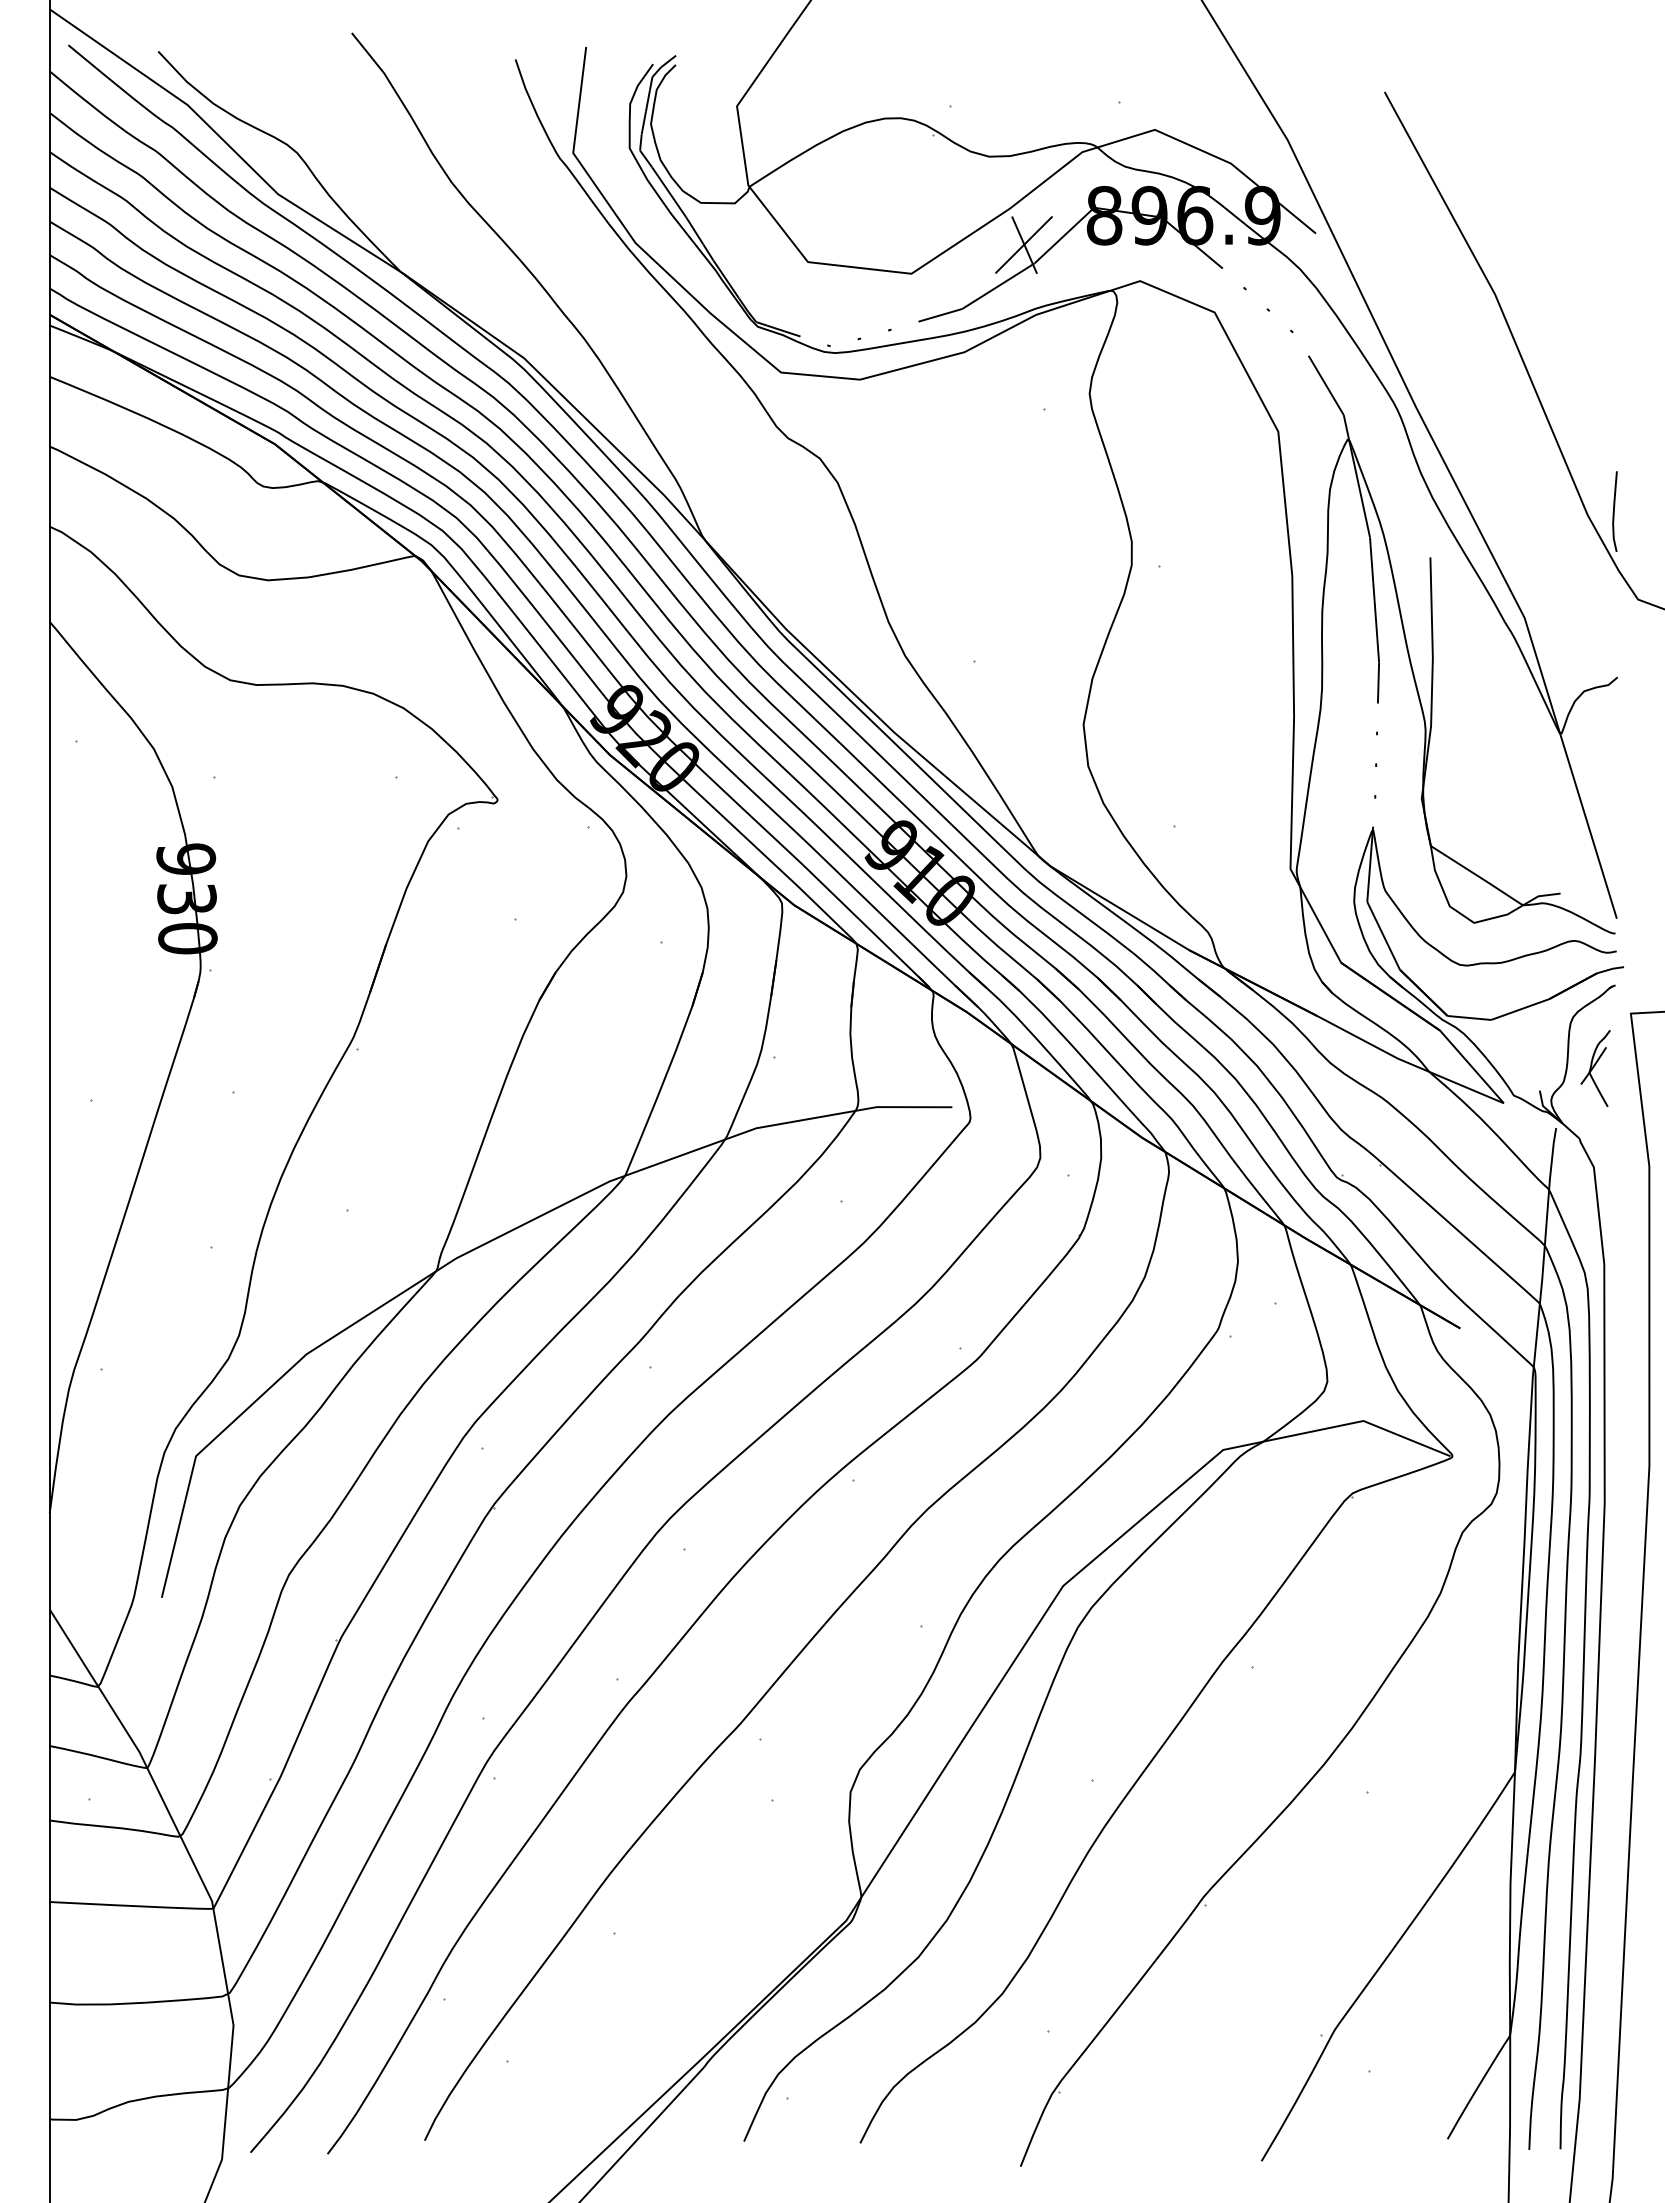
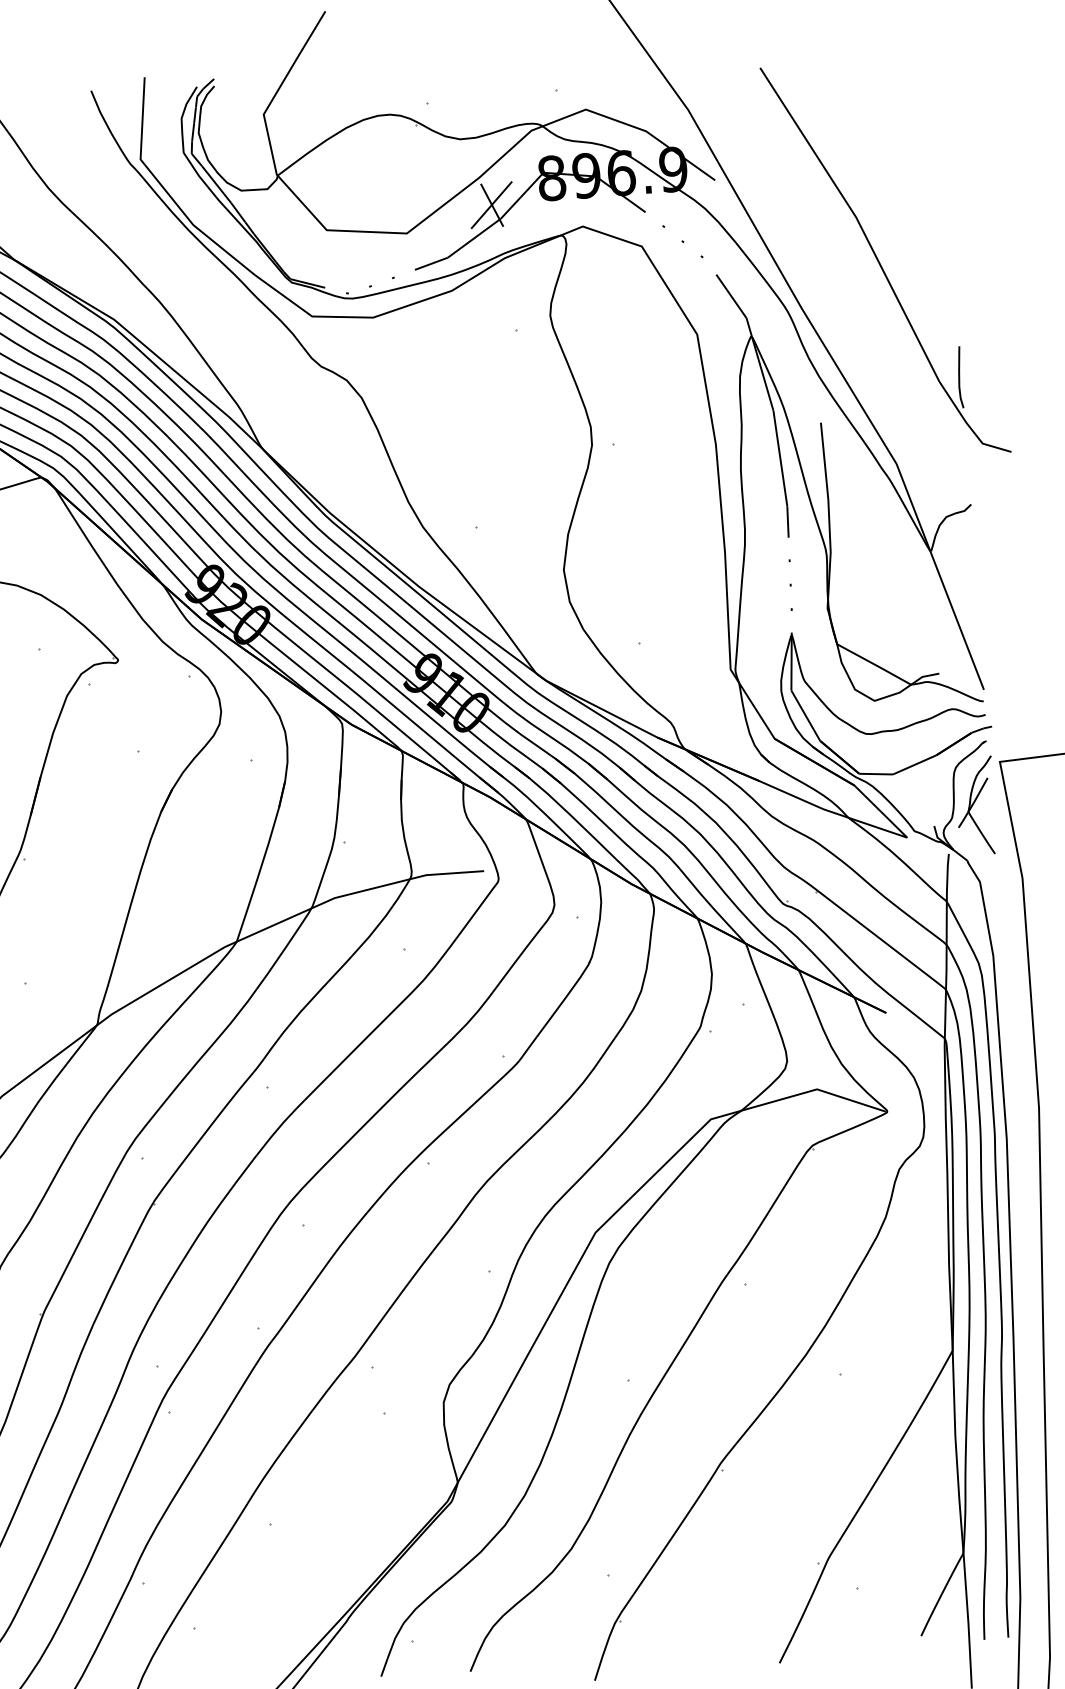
part: (1595, 1068) -> (975, 805), size x1.67

